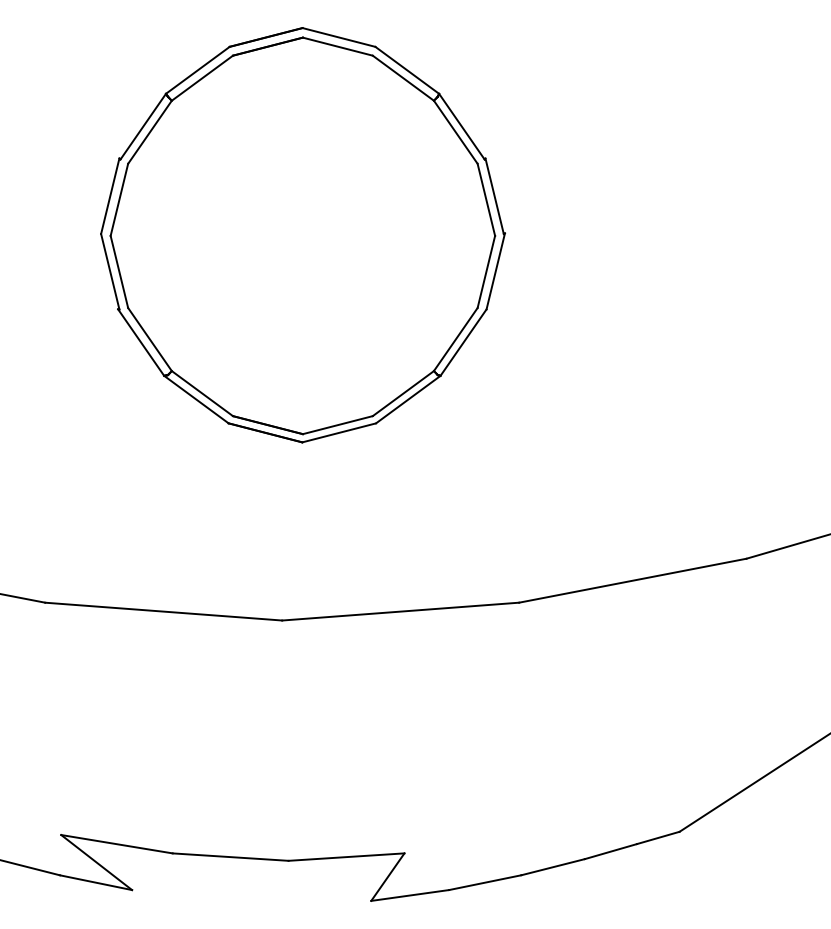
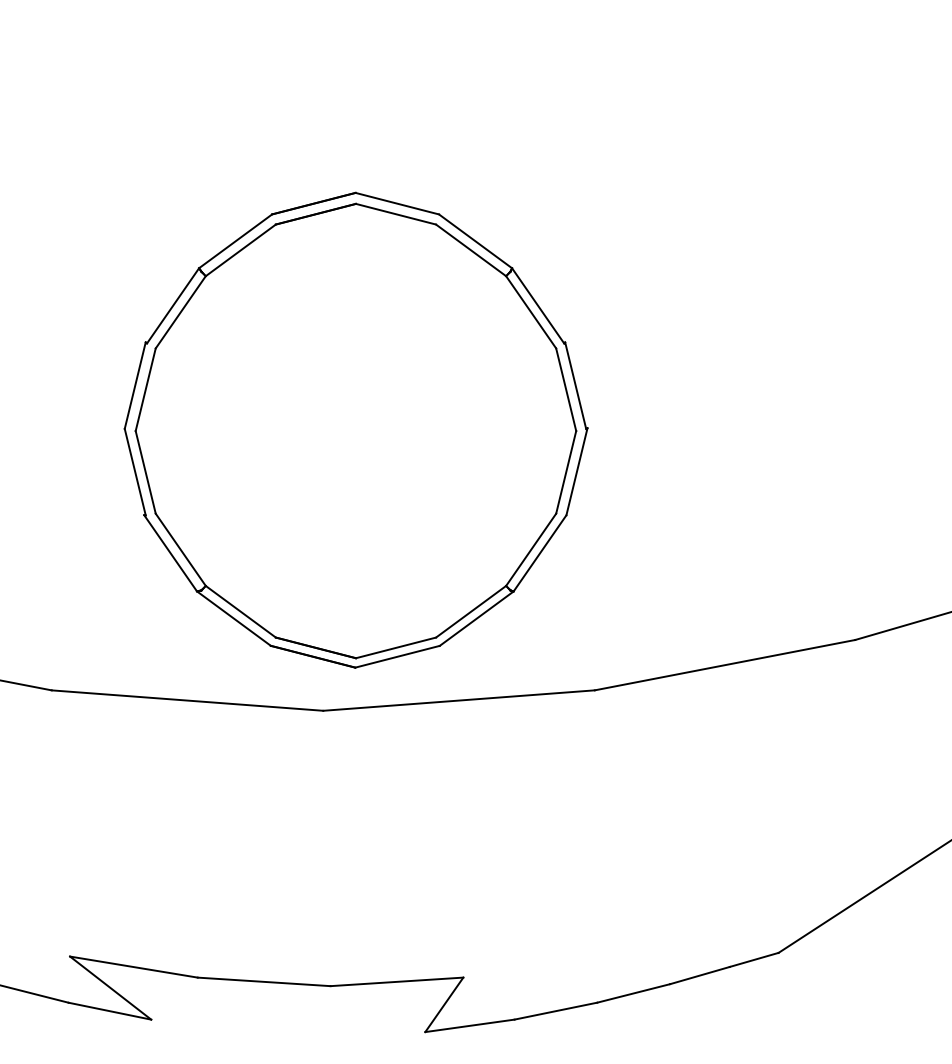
part: (302, 234) -> (355, 429), moved

